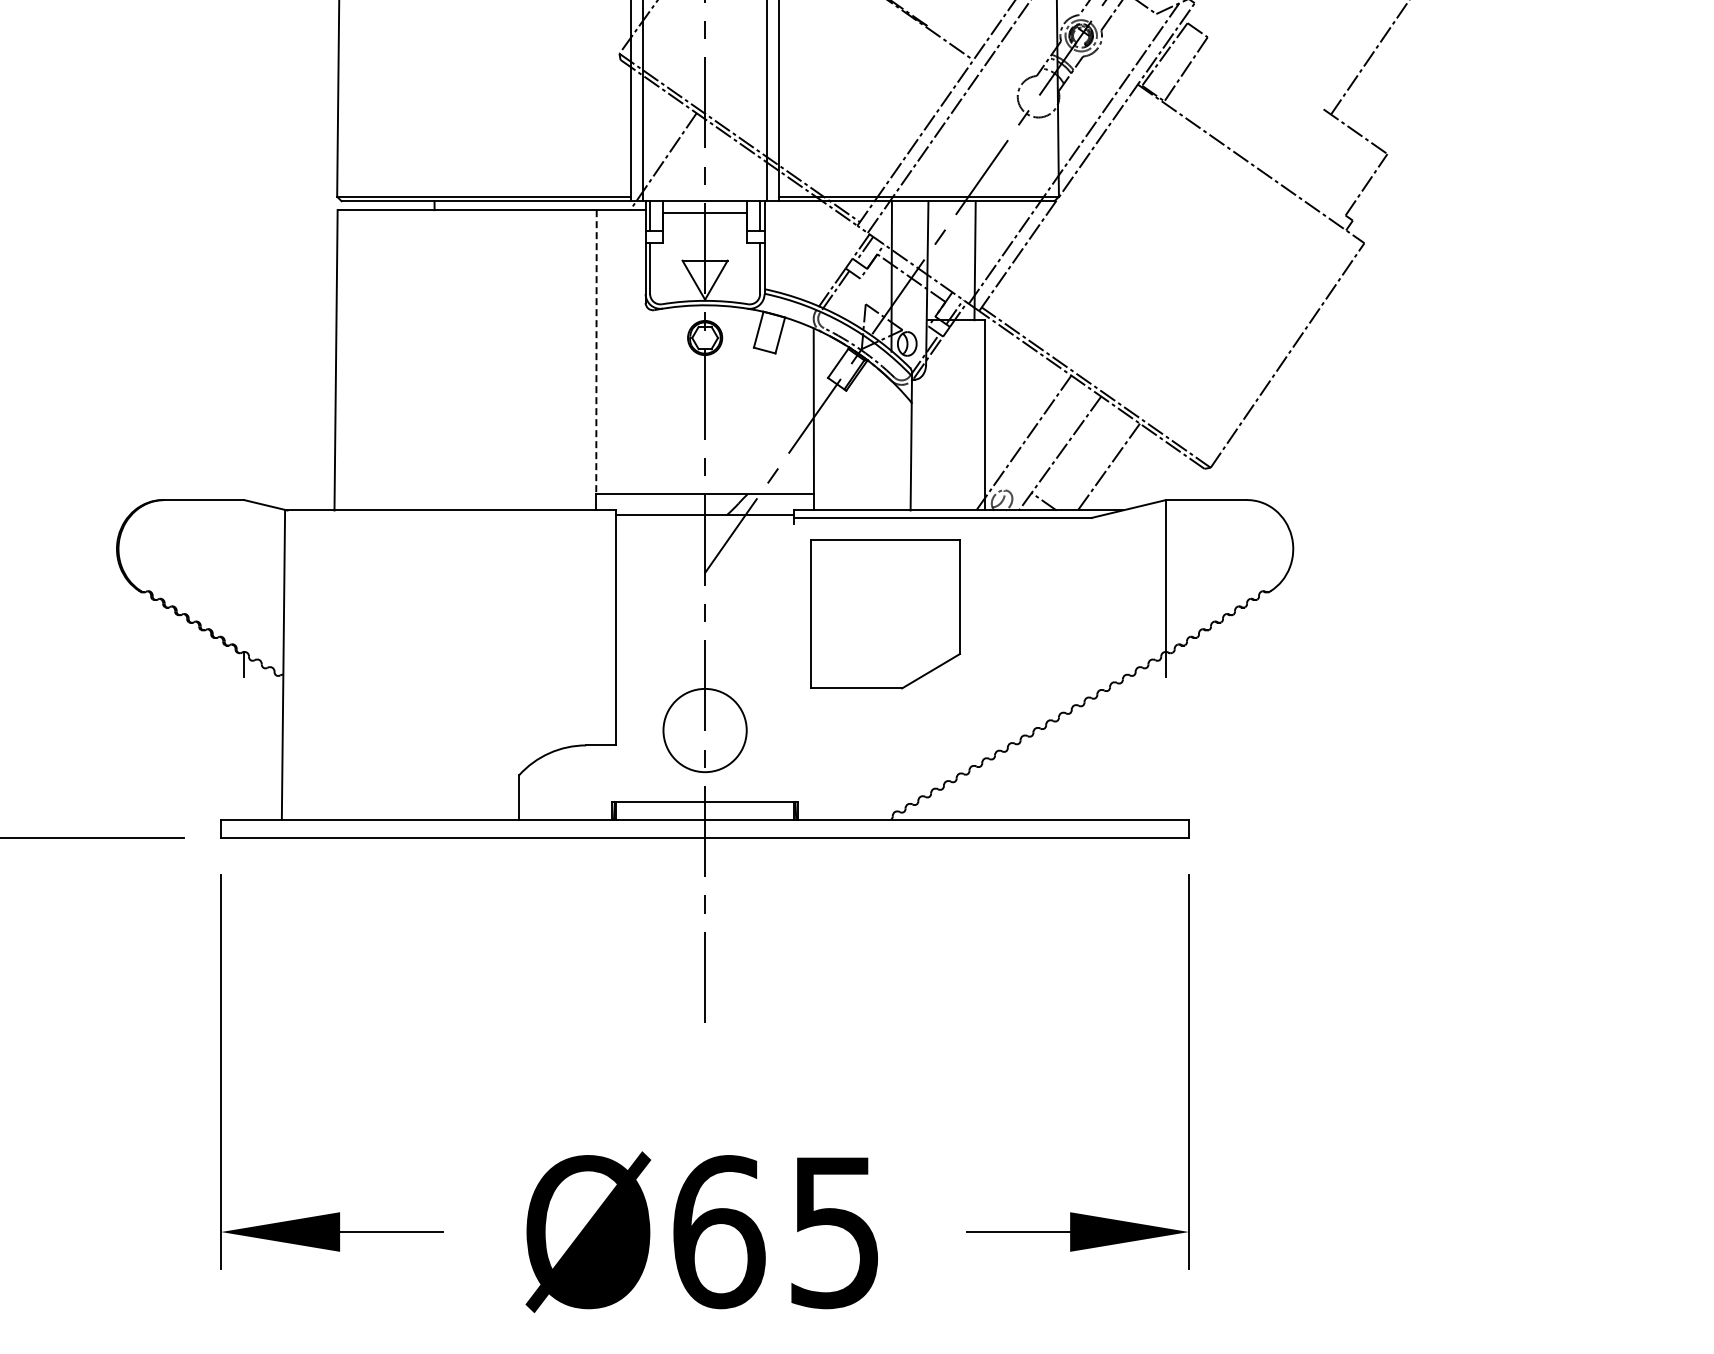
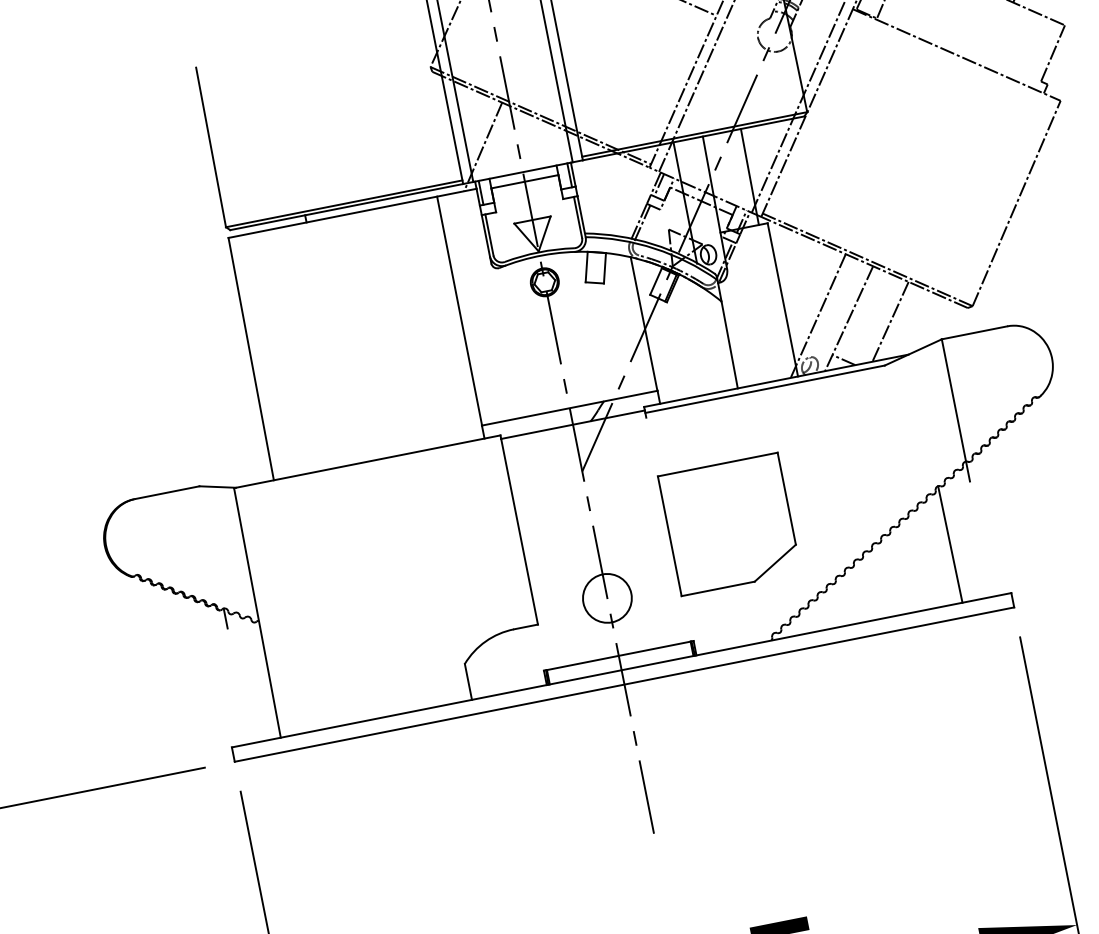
line: (596, 352) -> (459, 311), dashed -> solid
part: (885, 614) -> (729, 524), moved
circle: (704, 730) -> (606, 598), size x0.71
line: (1127, 746) -> (950, 543), added

